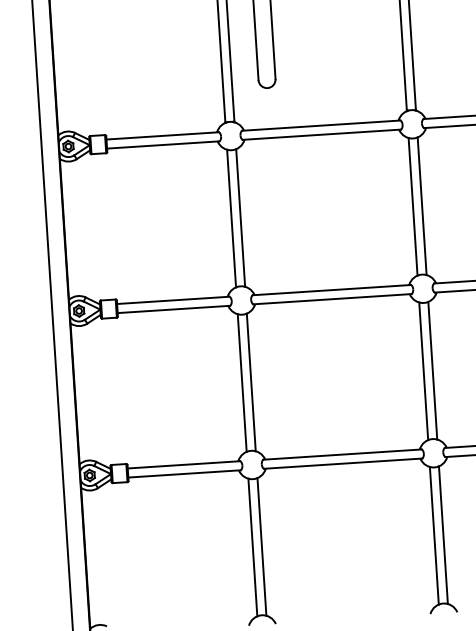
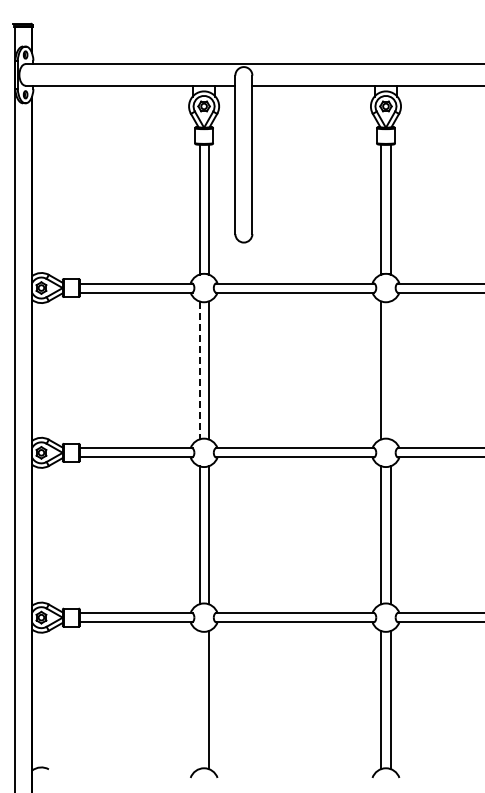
line: (422, 206) -> (390, 370), removed
line: (231, 218) -> (199, 370), solid -> dashed
line: (252, 547) -> (199, 700), removed

